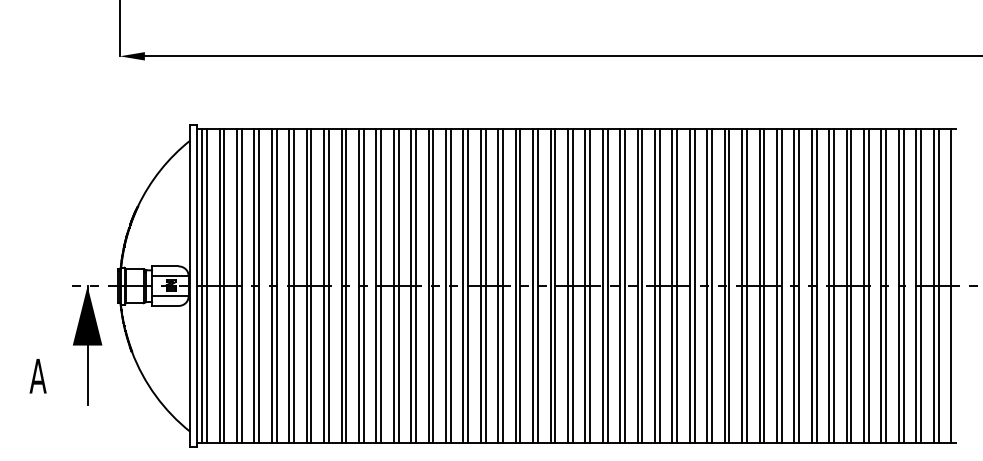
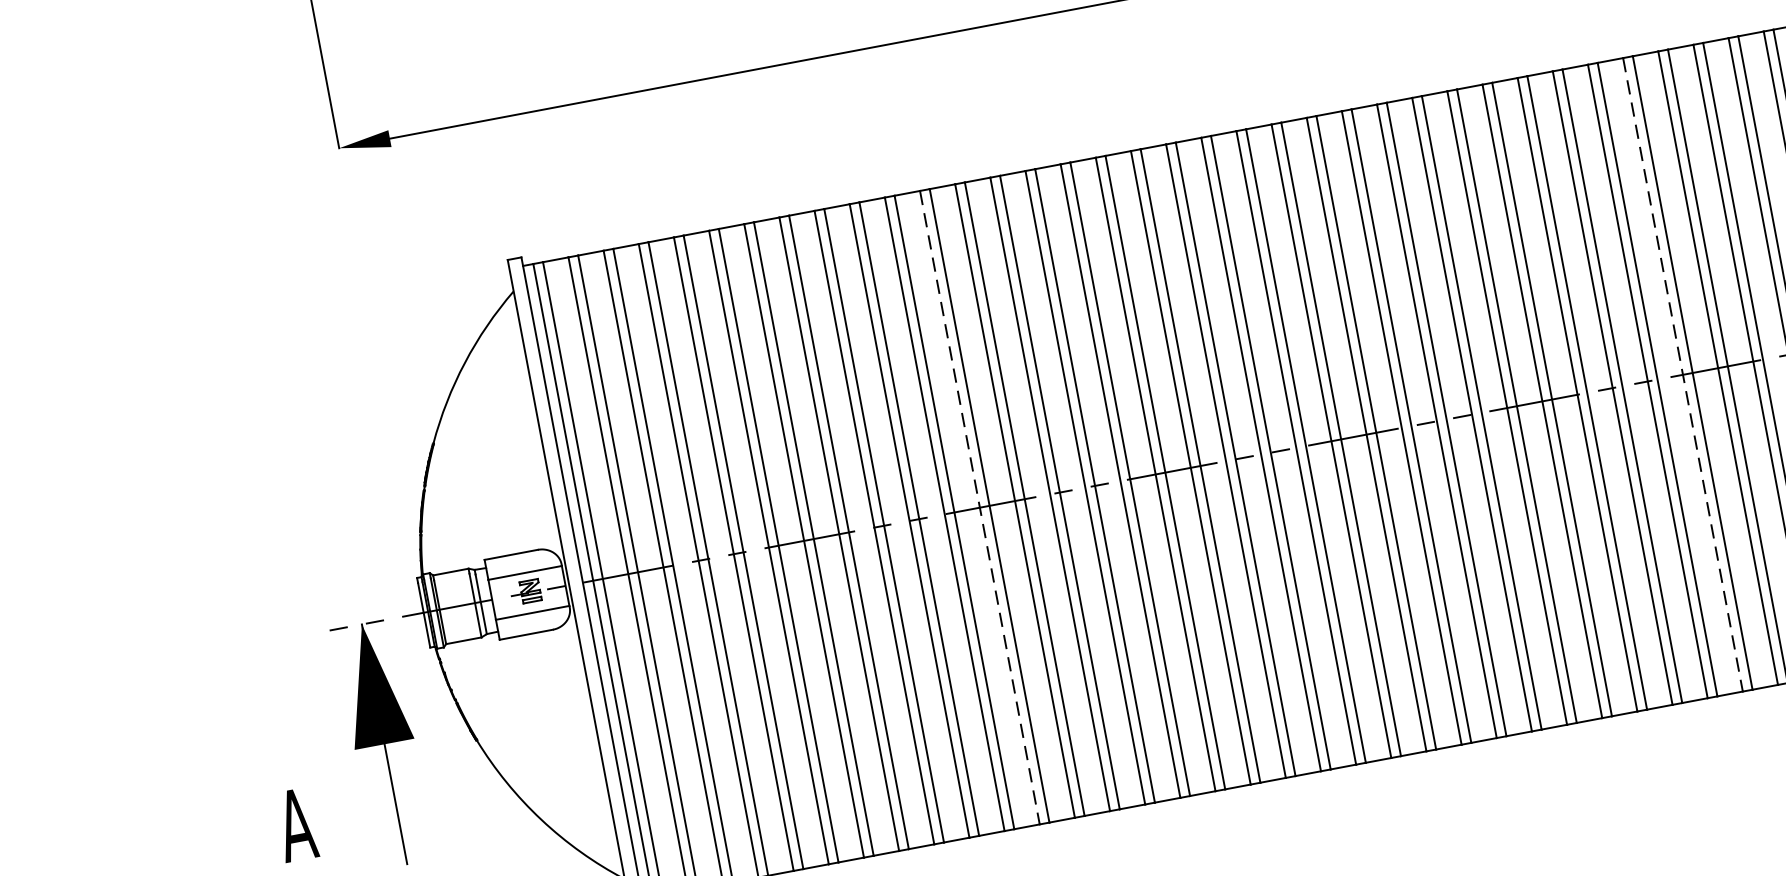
line: (393, 286) -> (979, 508), solid -> dashed
line: (742, 286) -> (1683, 375), solid -> dashed

